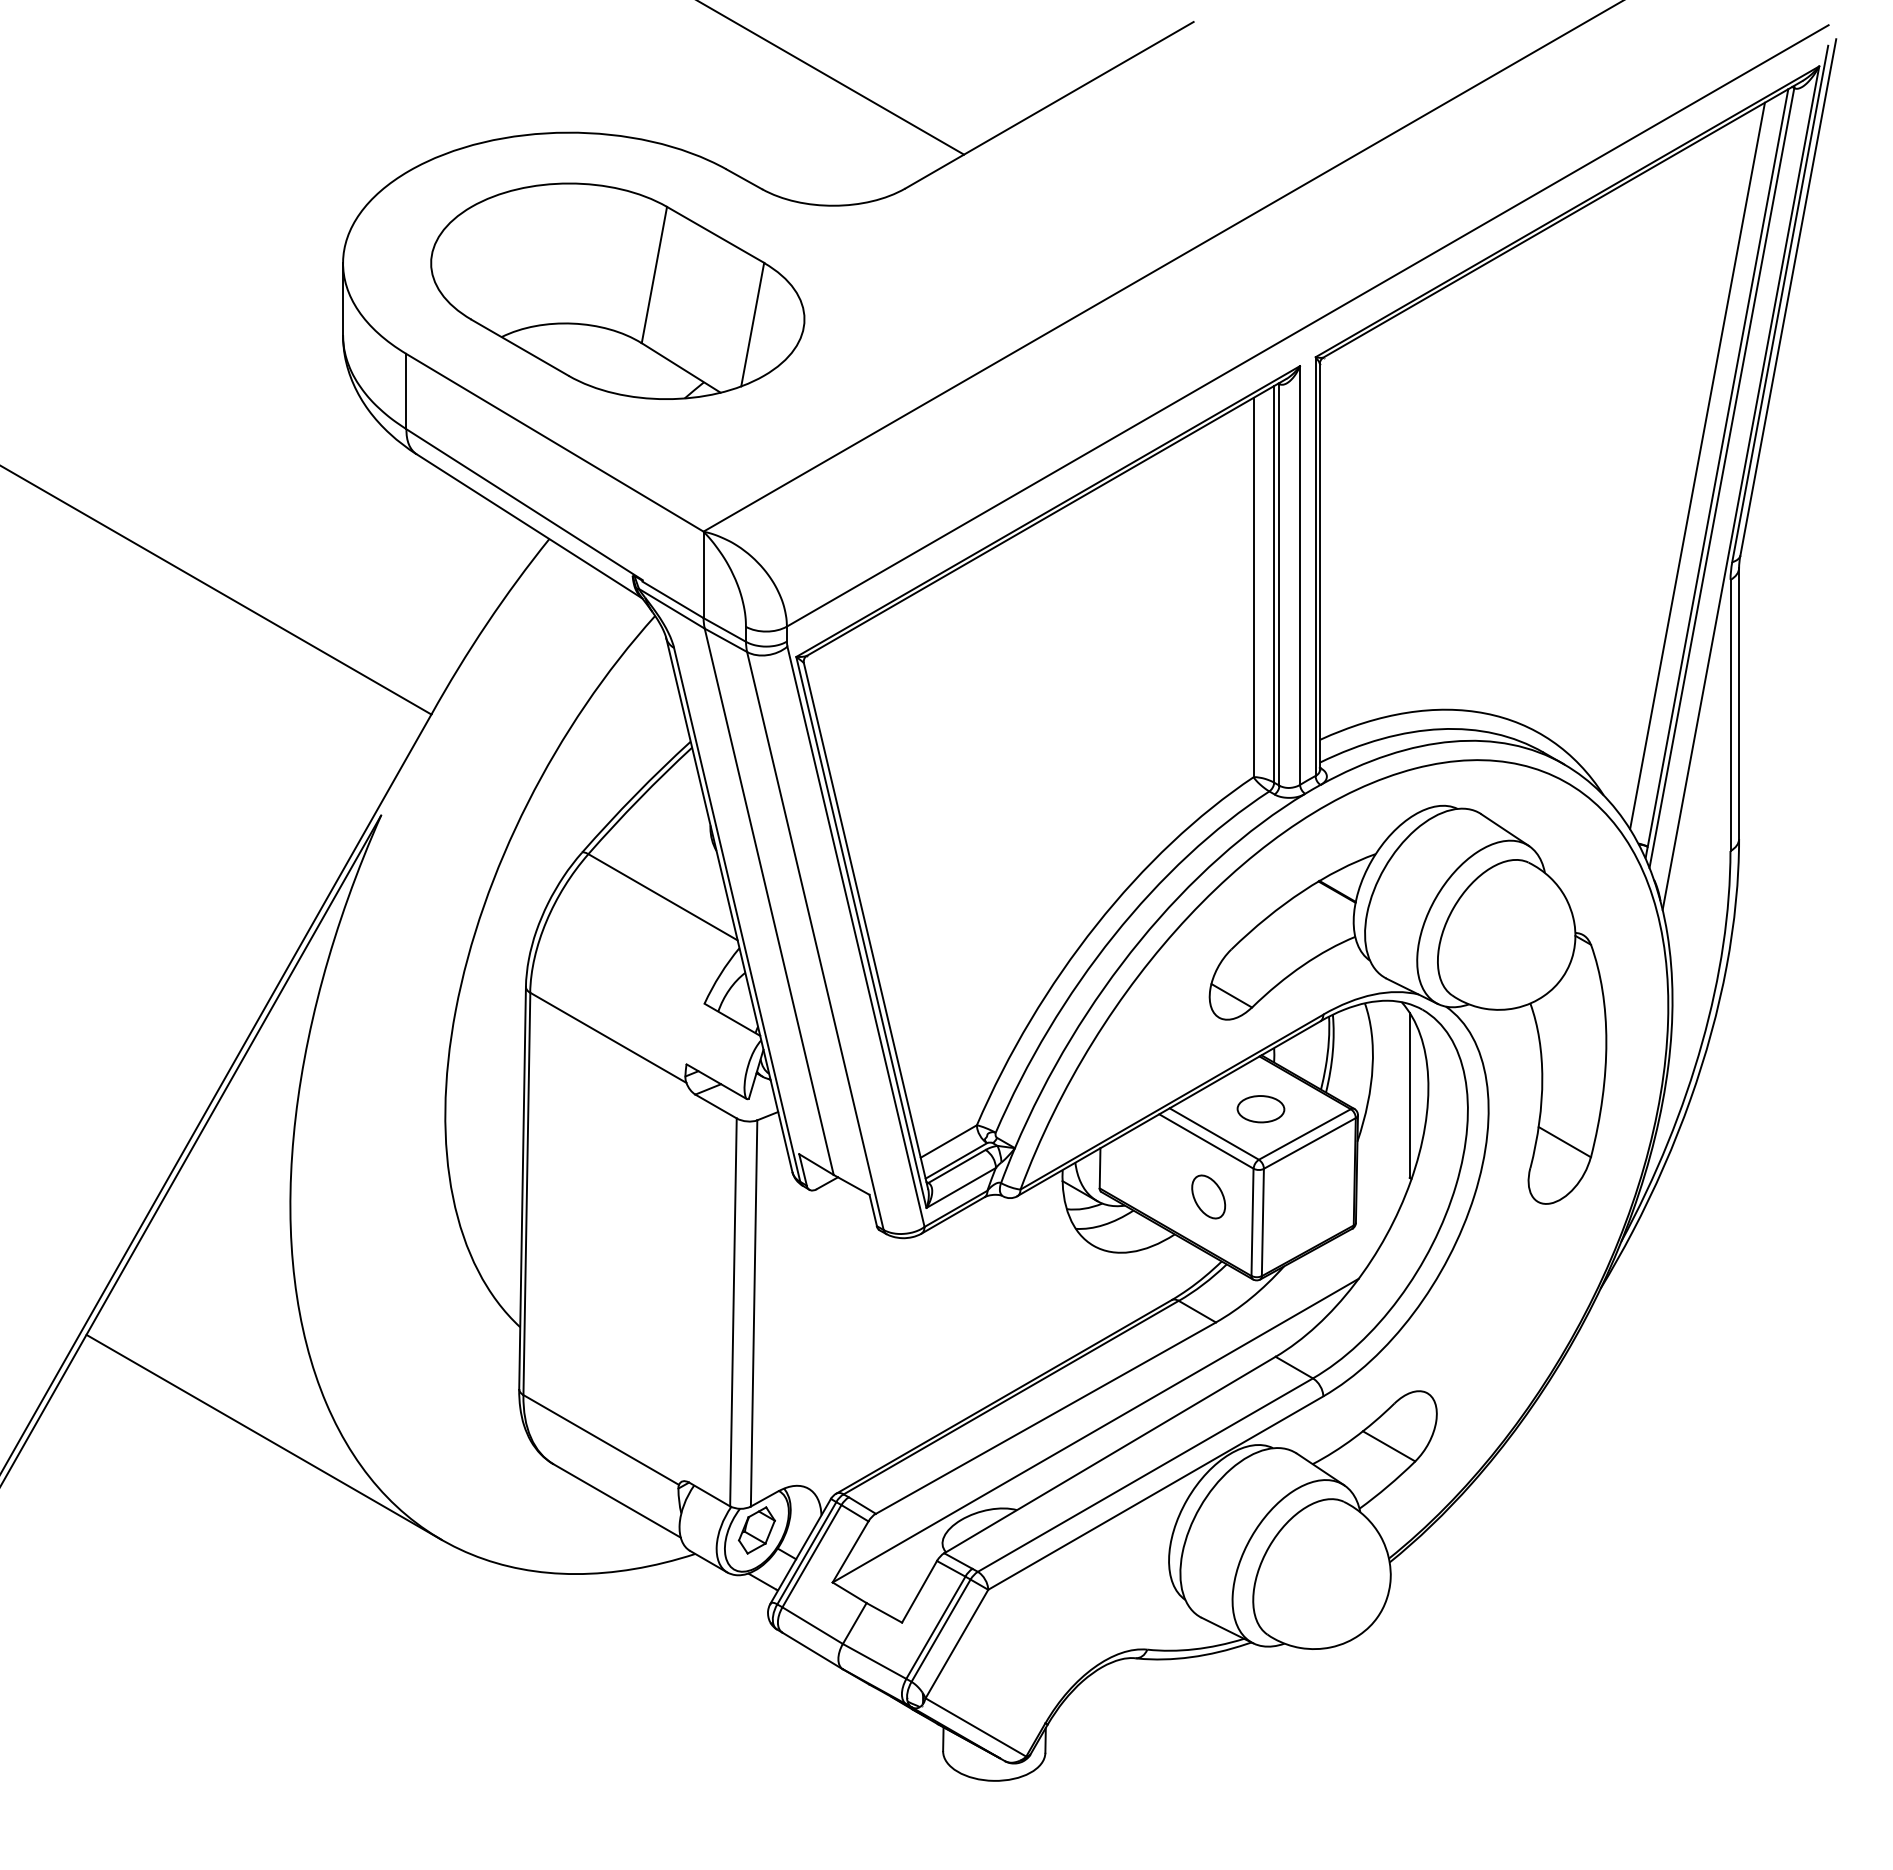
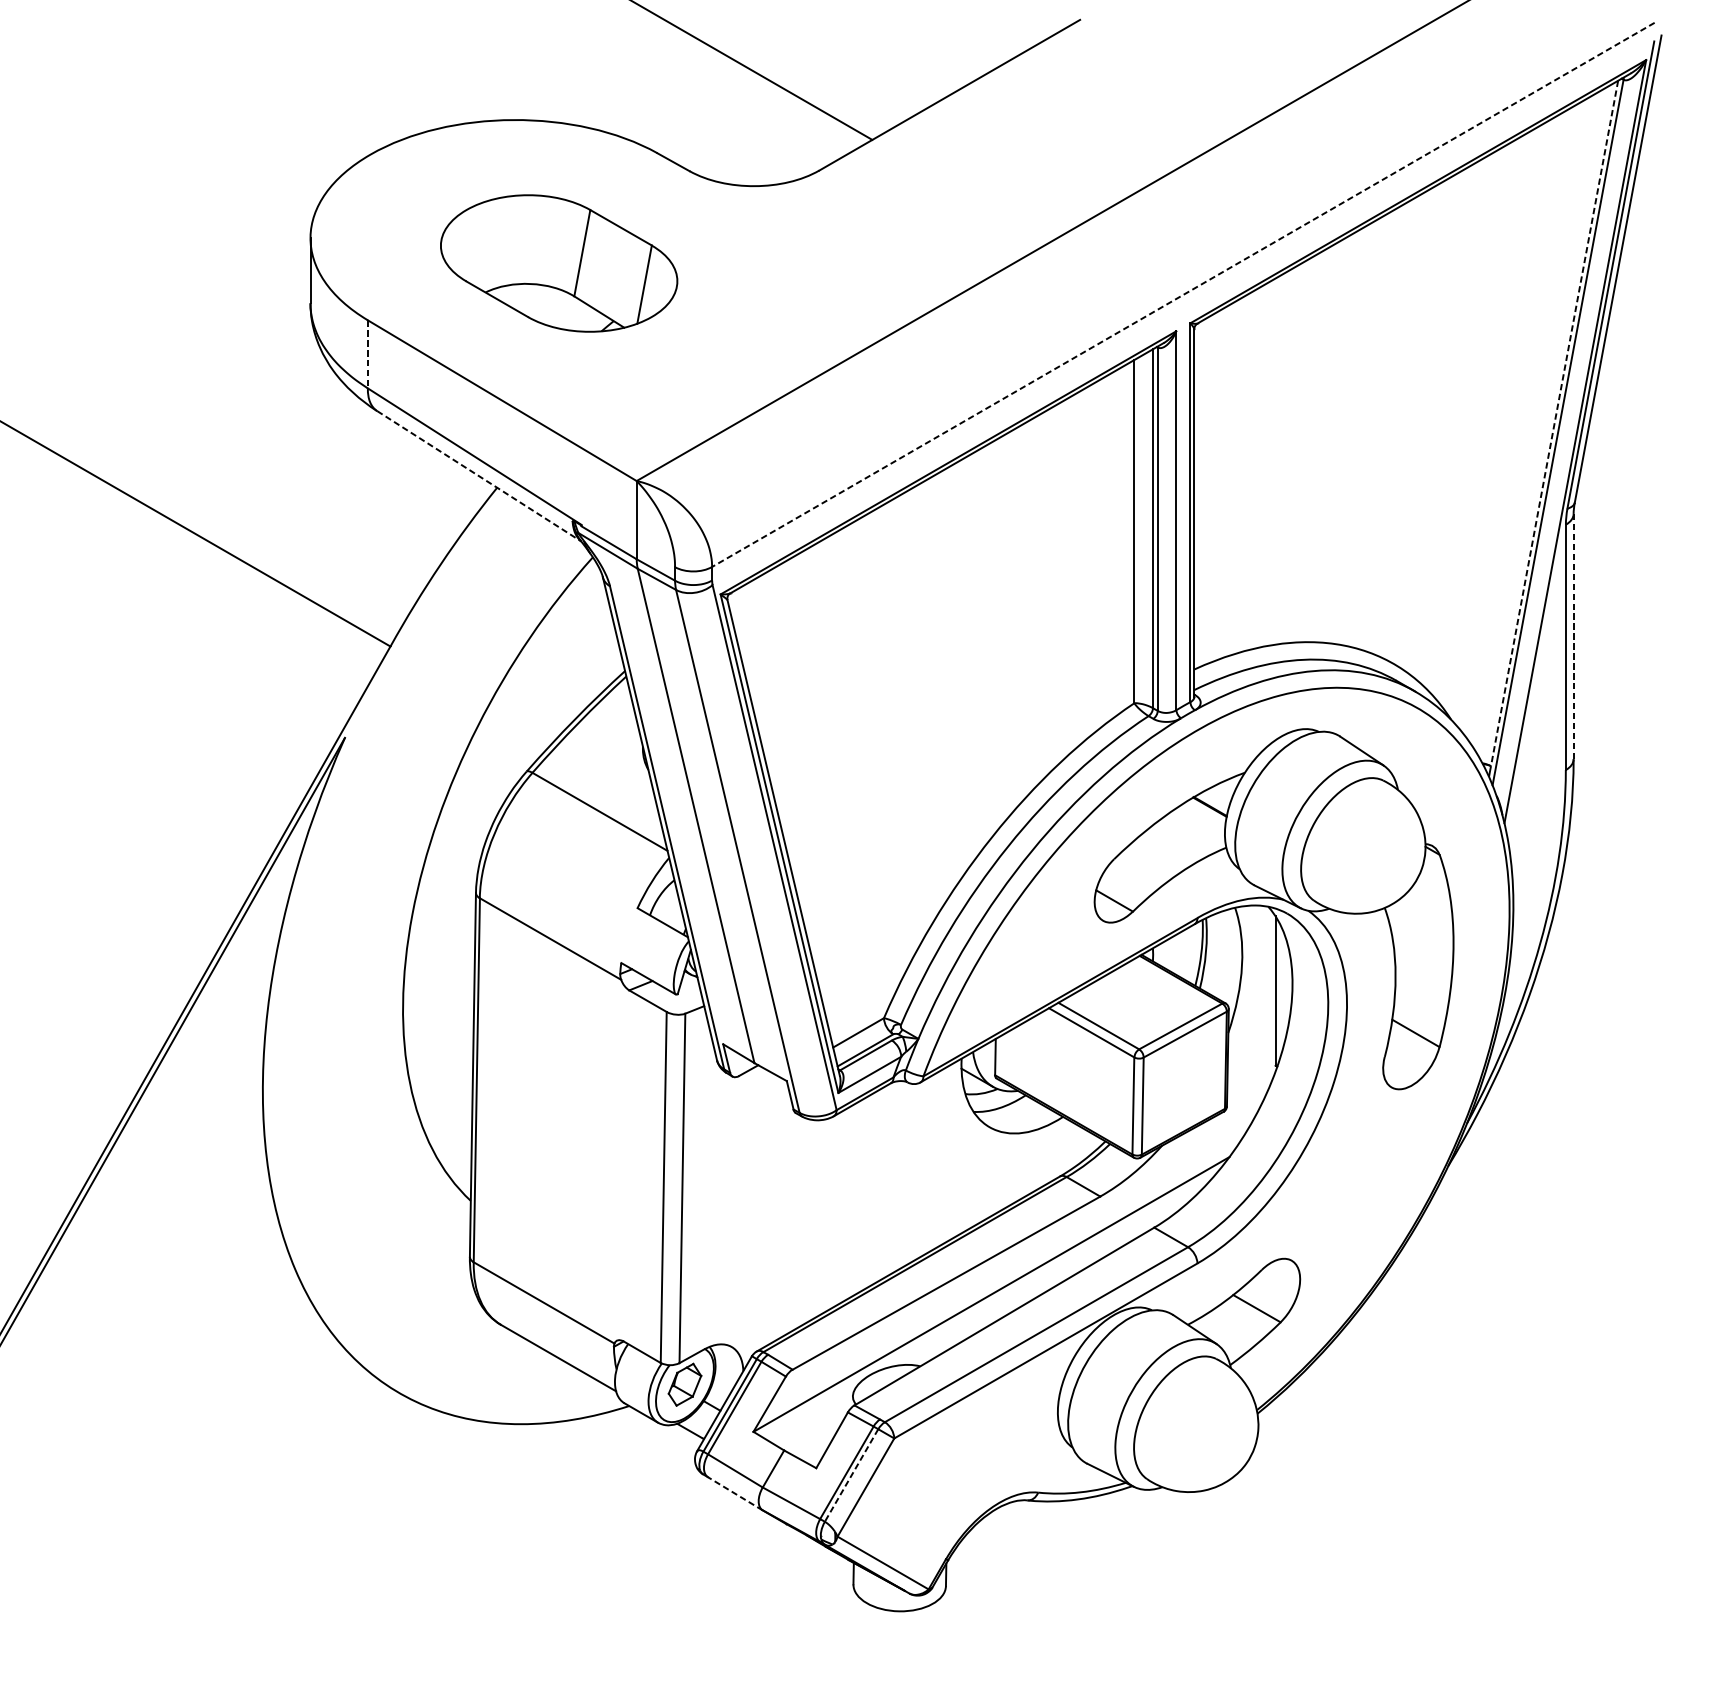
part: (617, 290) -> (558, 262), size x0.7
line: (1307, 326) -> (1183, 295), solid -> dashed
line: (406, 391) -> (367, 354), solid -> dashed
line: (1697, 465) -> (1536, 421), removed
line: (1717, 468) -> (1554, 423), solid -> dashed
line: (529, 526) -> (479, 476), solid -> dashed
line: (1739, 703) -> (1574, 636), solid -> dashed
part: (1260, 1109) -> (1140, 1003), removed
part: (1208, 1196) -> (1093, 1082), removed
line: (263, 1436) -> (238, 1299), removed
line: (940, 1631) -> (851, 1476), solid -> dashed
line: (812, 1650) -> (735, 1493), solid -> dashed

